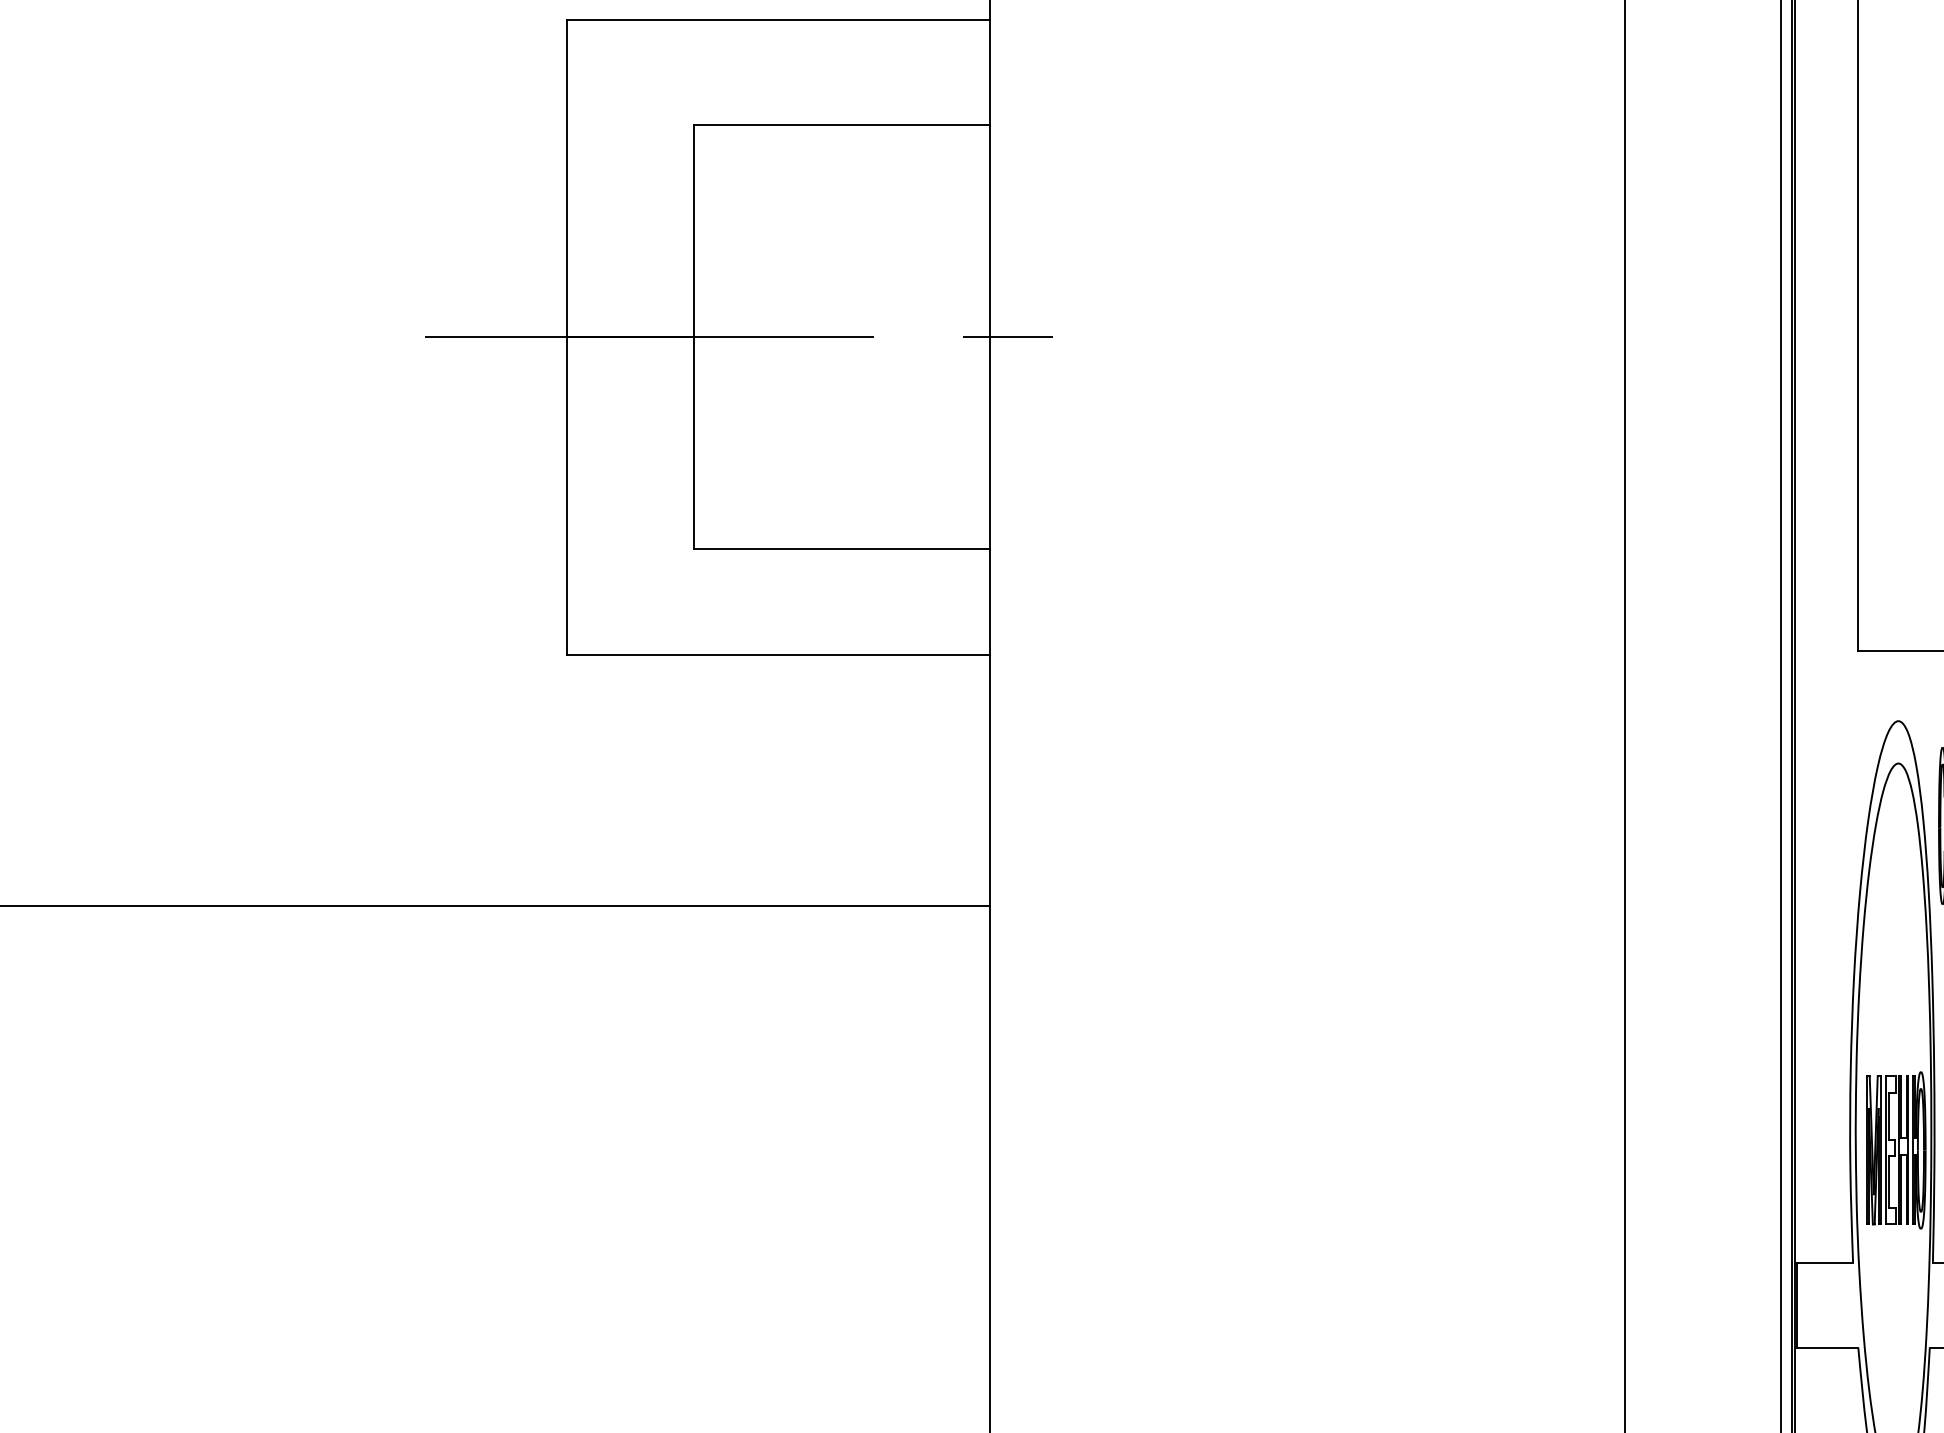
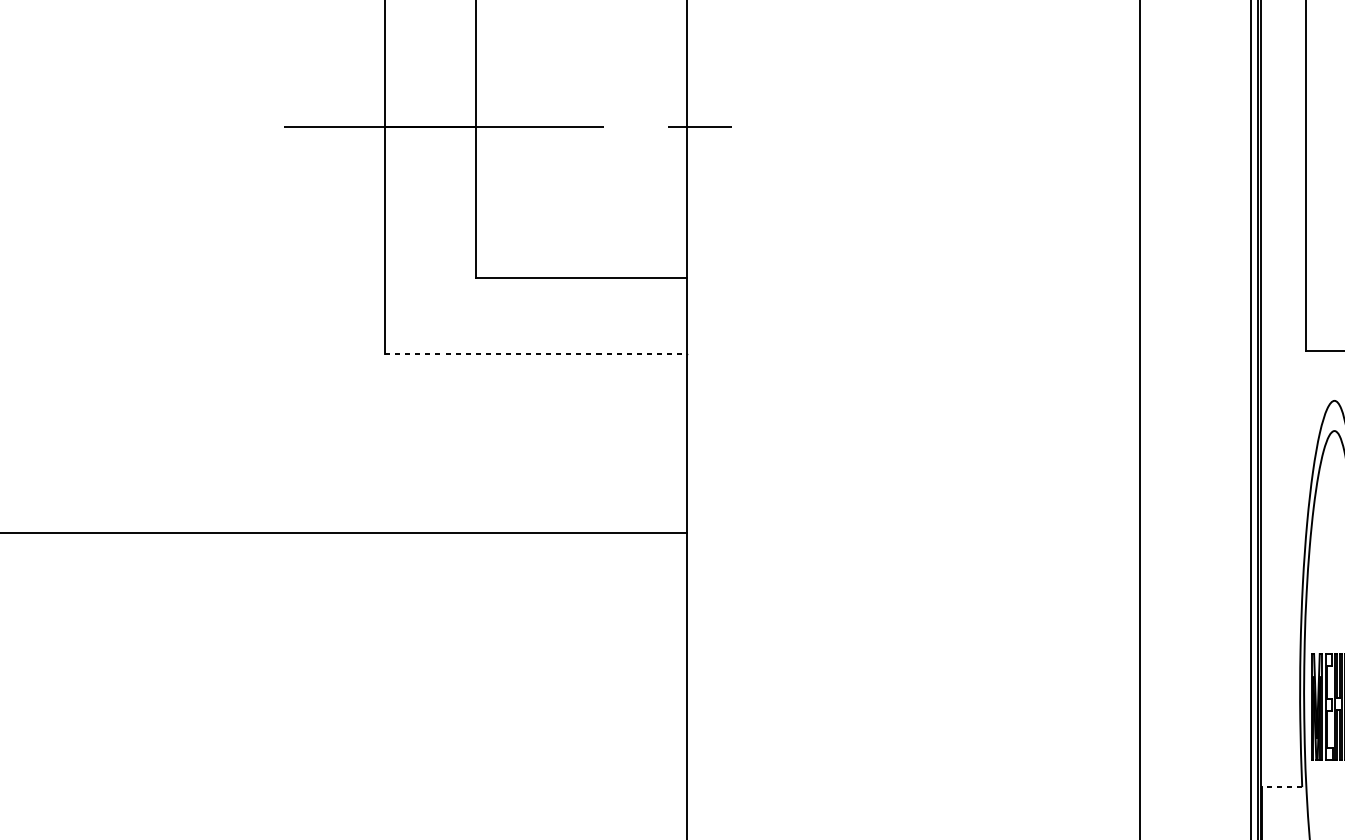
line: (778, 655) -> (536, 354), solid -> dashed
line: (1824, 1263) -> (1281, 787), solid -> dashed

